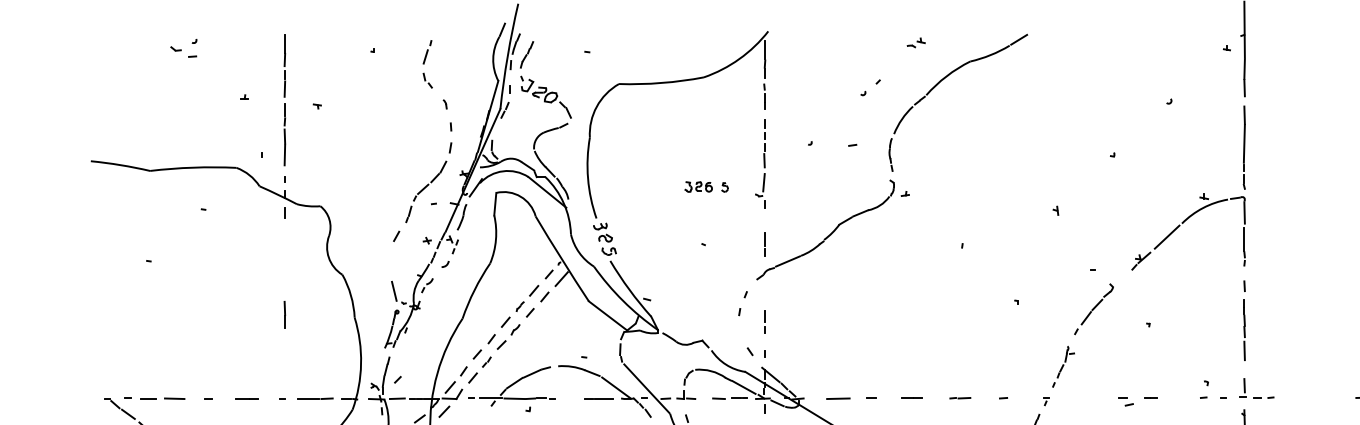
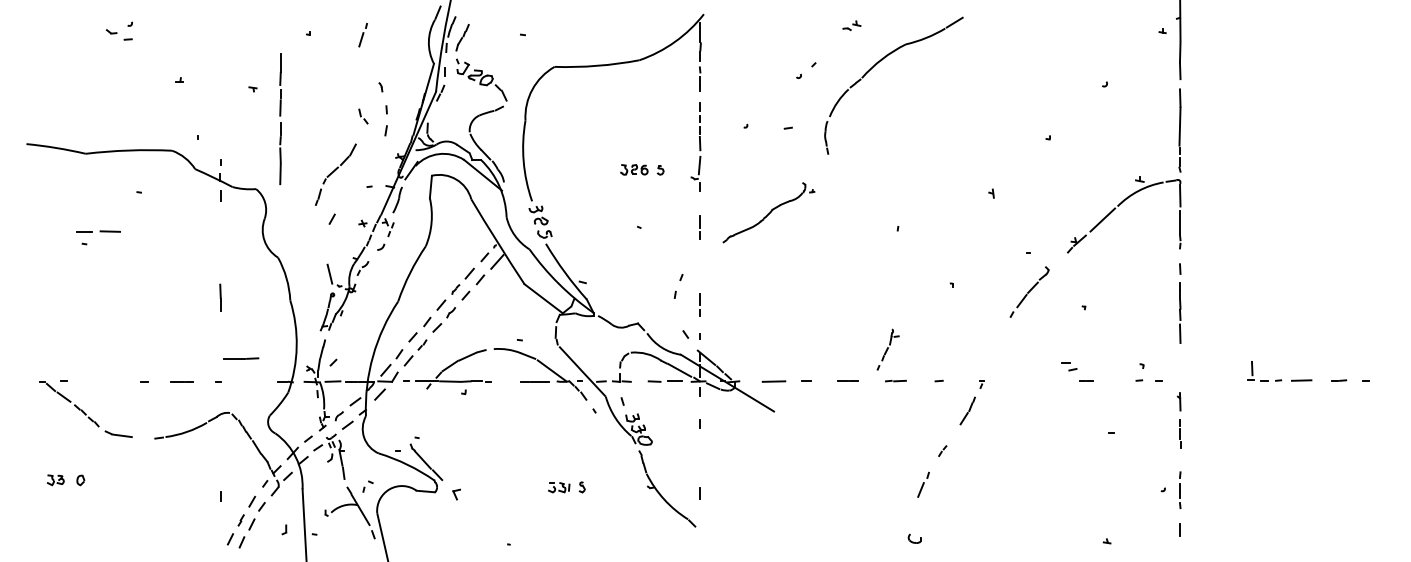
part: (427, 80) -> (363, 116), moved
line: (284, 97) -> (280, 116), moved
part: (425, 191) -> (335, 174), moved
part: (832, 229) -> (768, 212), size x0.6
part: (1062, 366) -> (887, 349), moved
part: (1256, 397) -> (1264, 380), moved
line: (163, 398) -> (99, 231), moved
line: (315, 398) -> (241, 358), moved
part: (1125, 401) -> (1069, 366), moved

